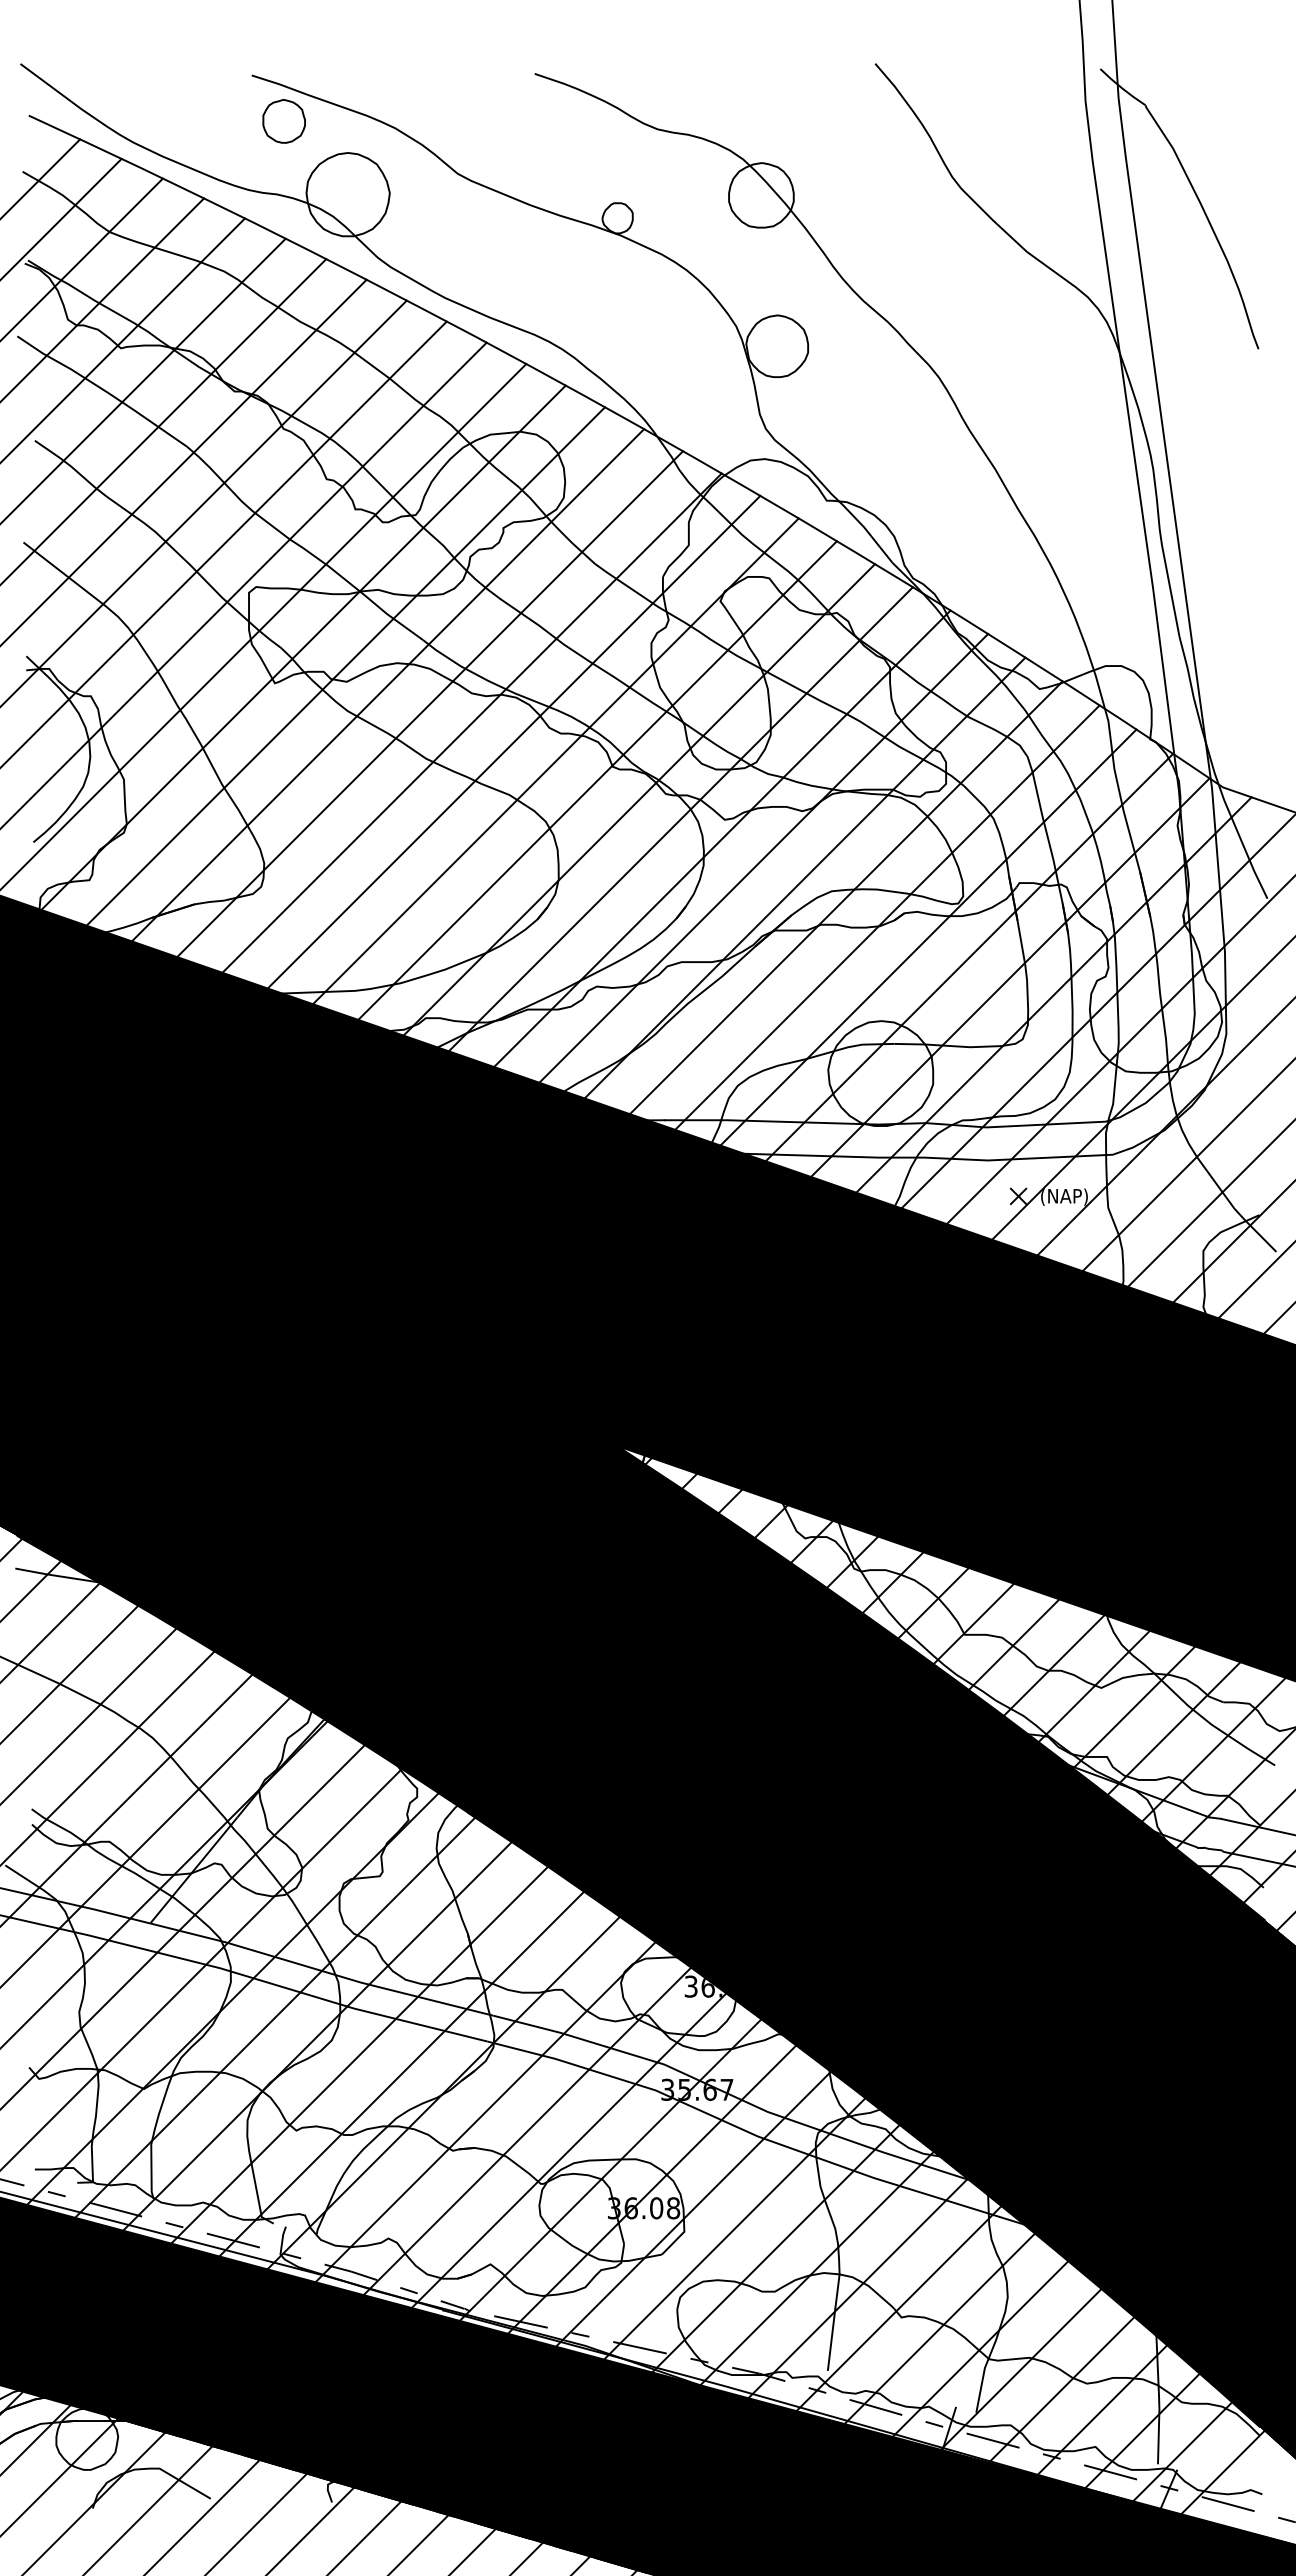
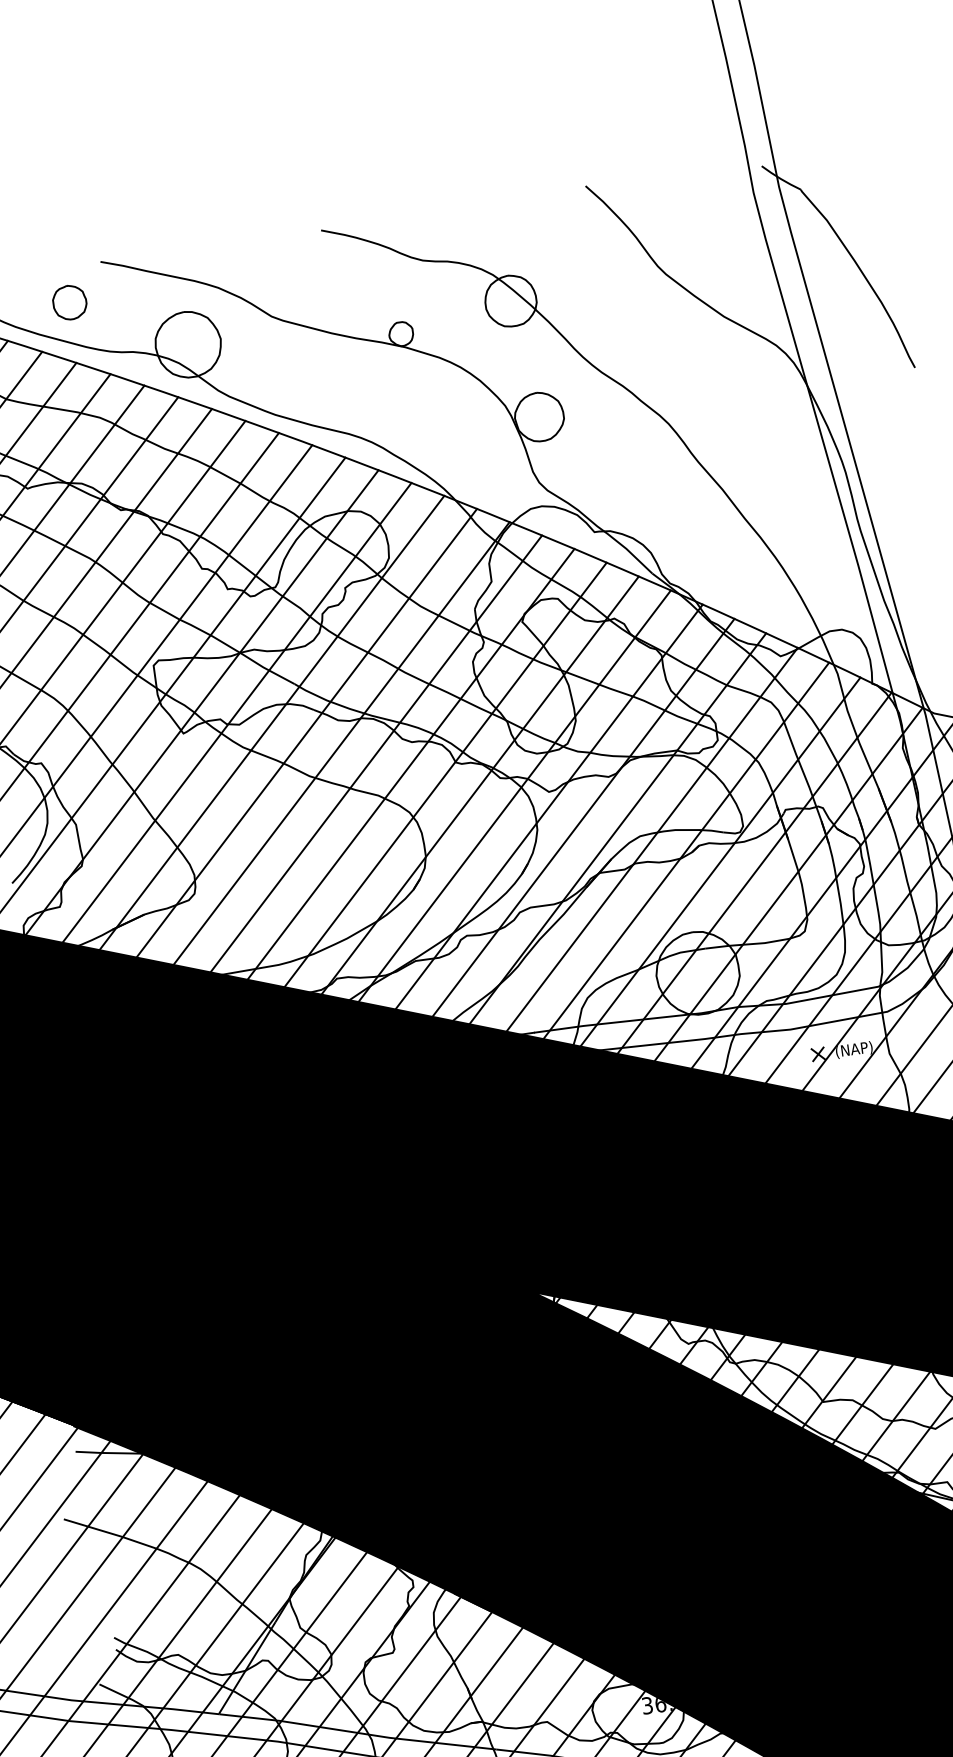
part: (283, 121) -> (69, 302), moved

